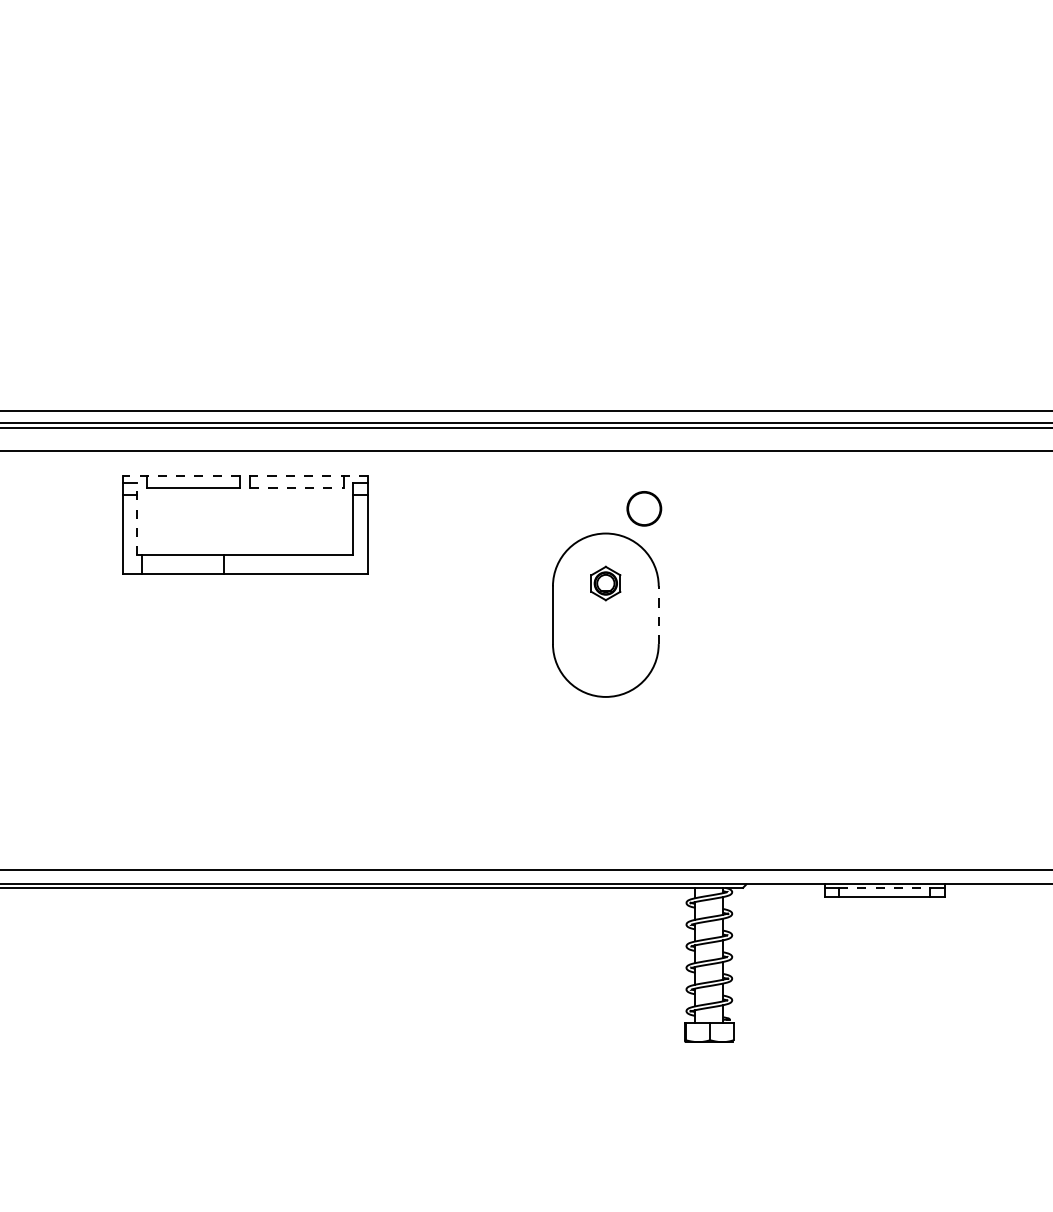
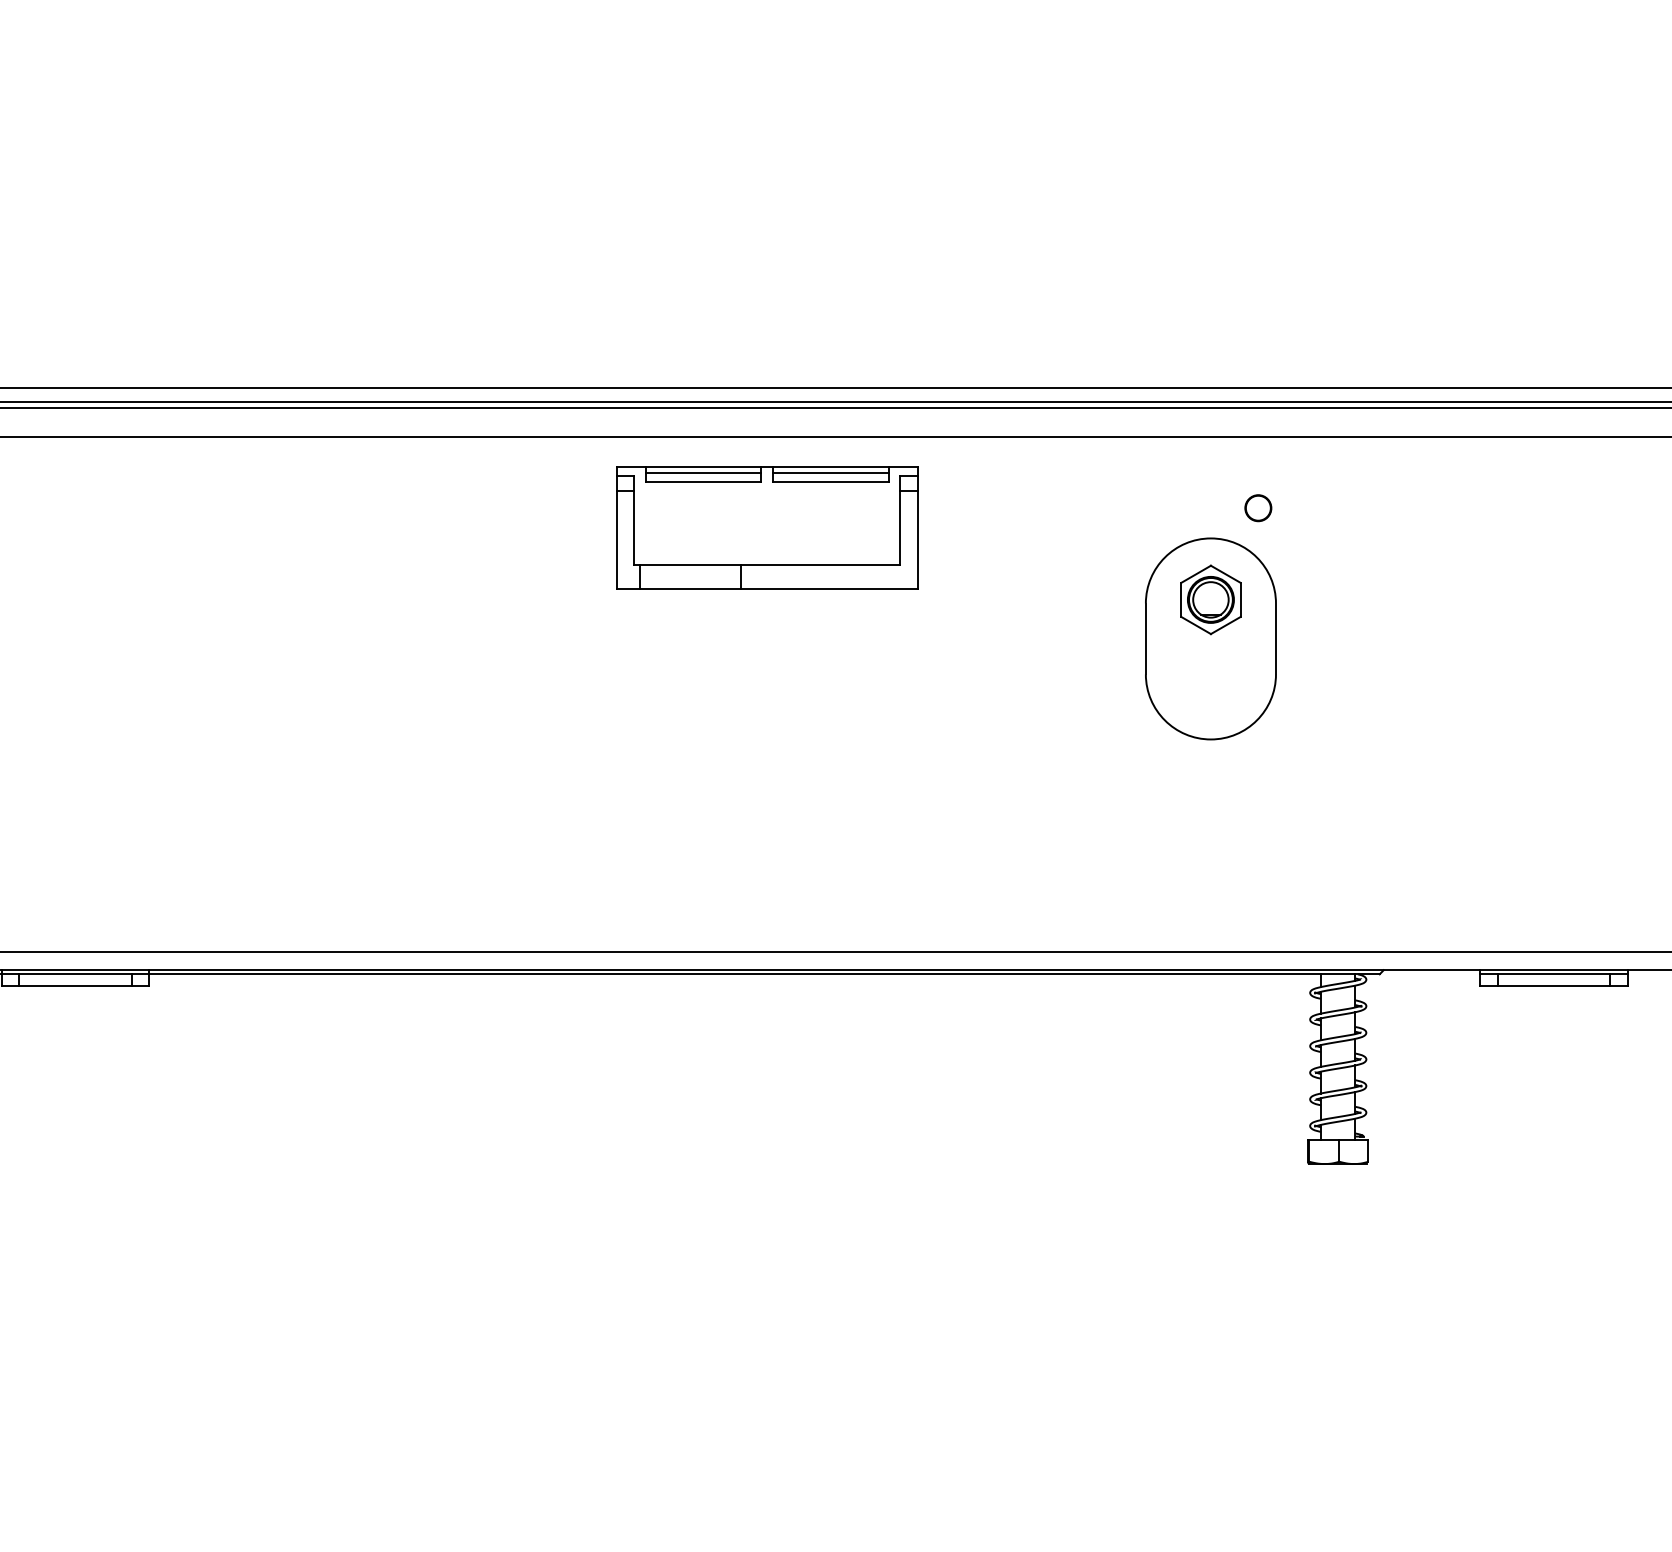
line: (245, 475) -> (767, 467), dashed -> solid
line: (193, 480) -> (703, 473), added
line: (296, 480) -> (830, 473), added
line: (297, 488) -> (831, 482), dashed -> solid
circle: (644, 509) -> (1258, 508), size x0.62
line: (137, 518) -> (634, 520), dashed -> solid
part: (605, 583) -> (1210, 599), size x1.67
line: (659, 614) -> (1276, 638), dashed -> solid
line: (885, 888) -> (1554, 974), dashed -> solid

